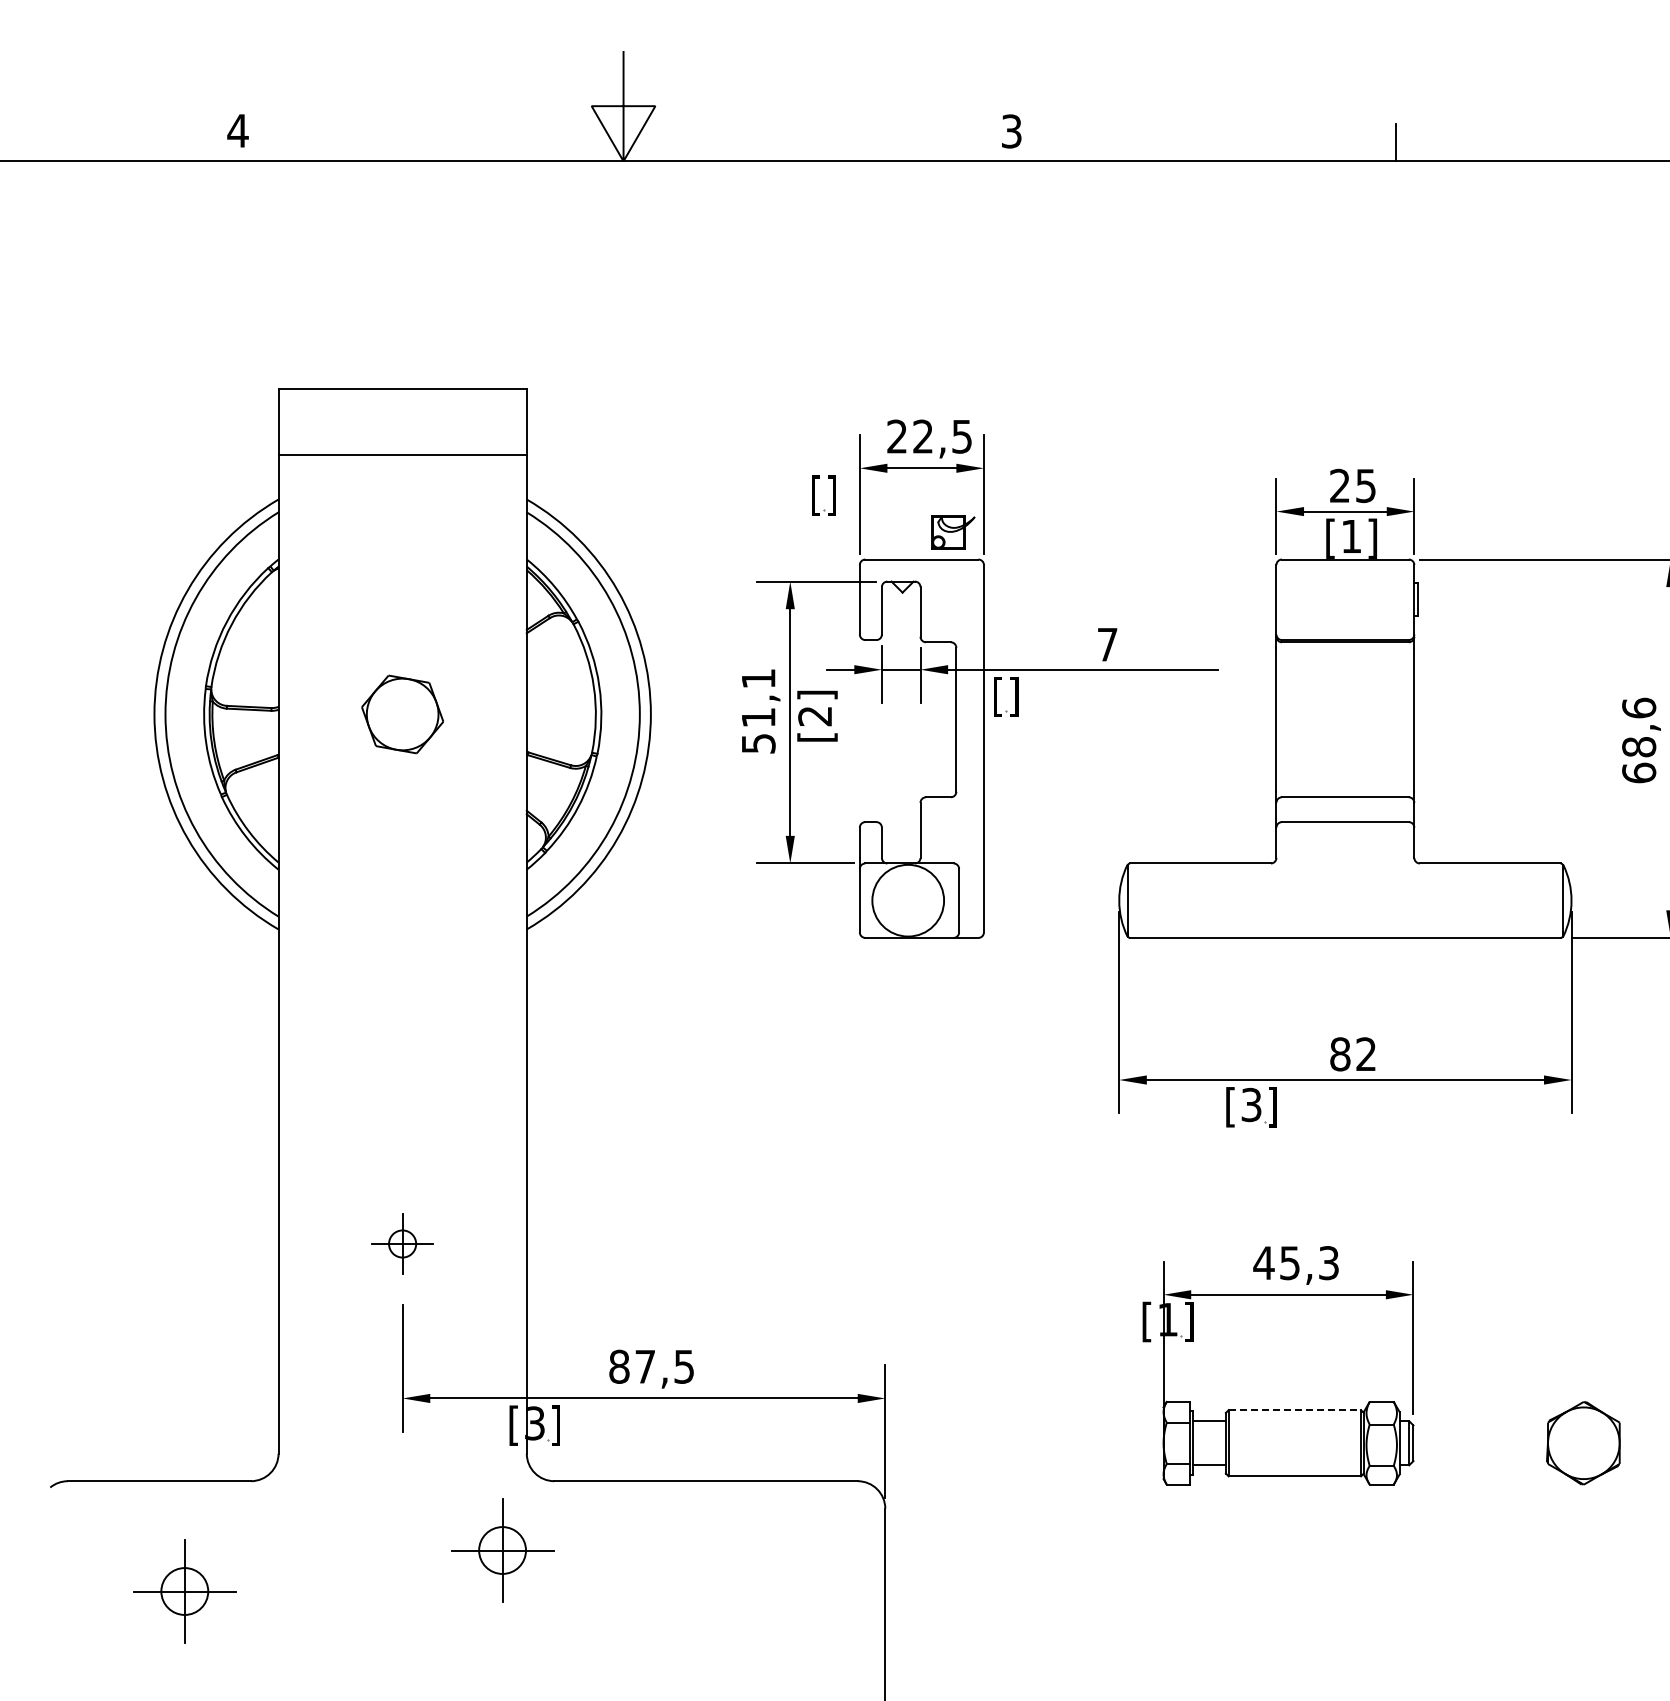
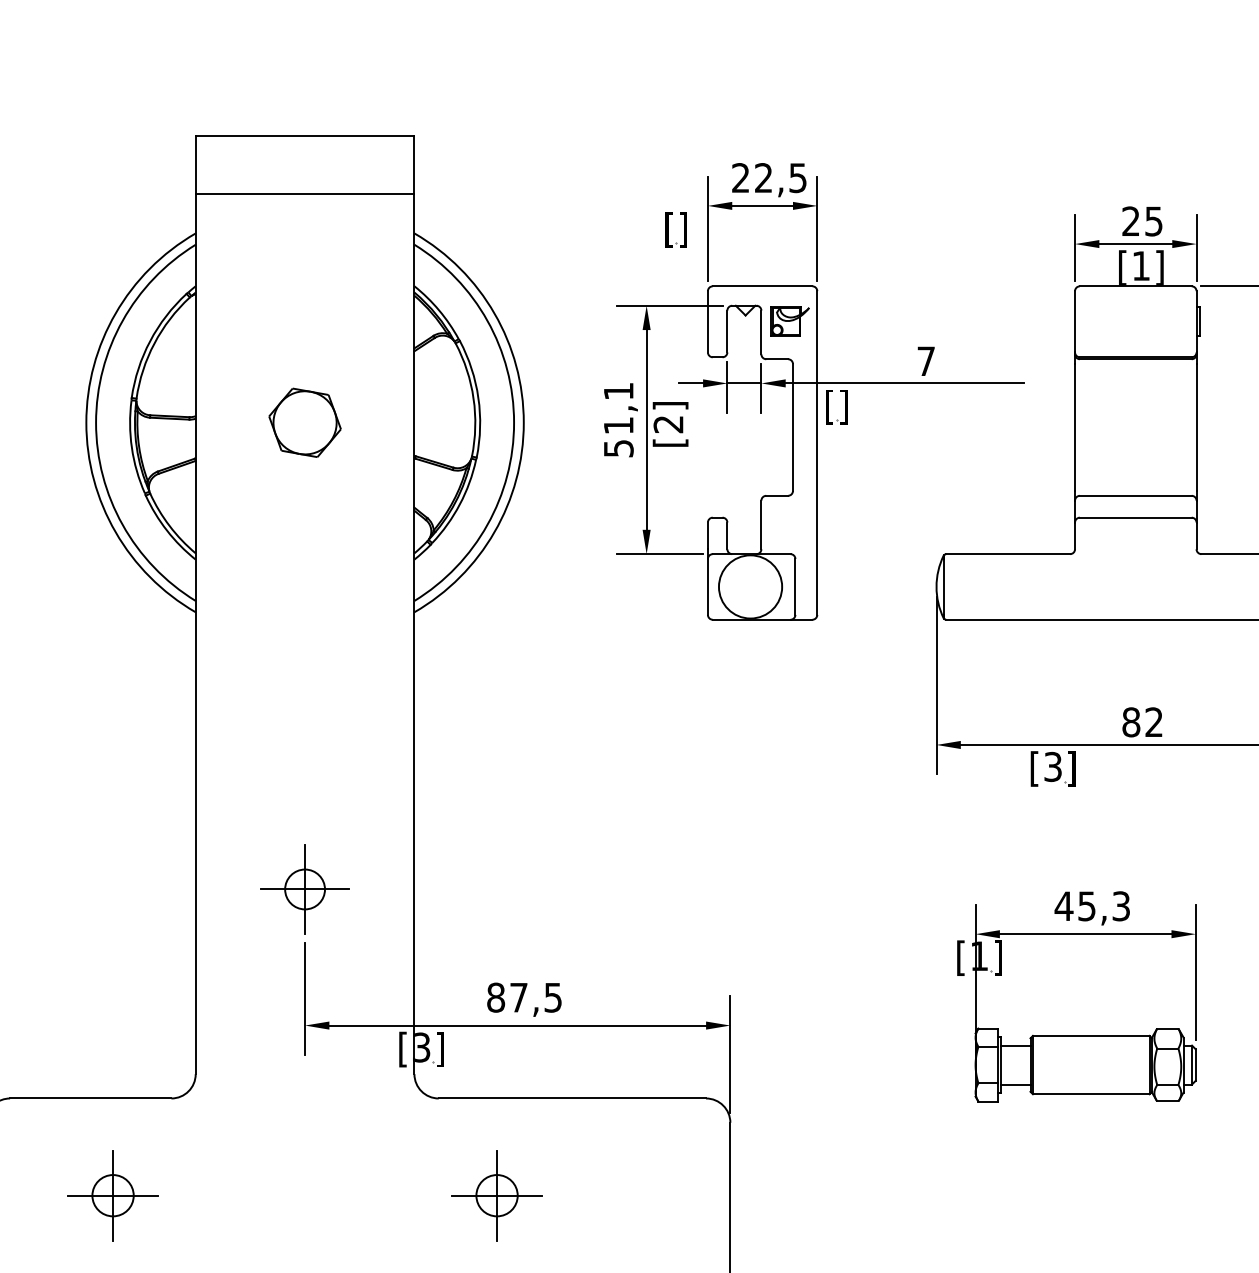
part: (953, 532) -> (790, 321), moved
part: (402, 1243) -> (304, 889), size x1.67
line: (1295, 1410) -> (1091, 1036), dashed -> solid
part: (502, 1550) -> (497, 1195), moved

